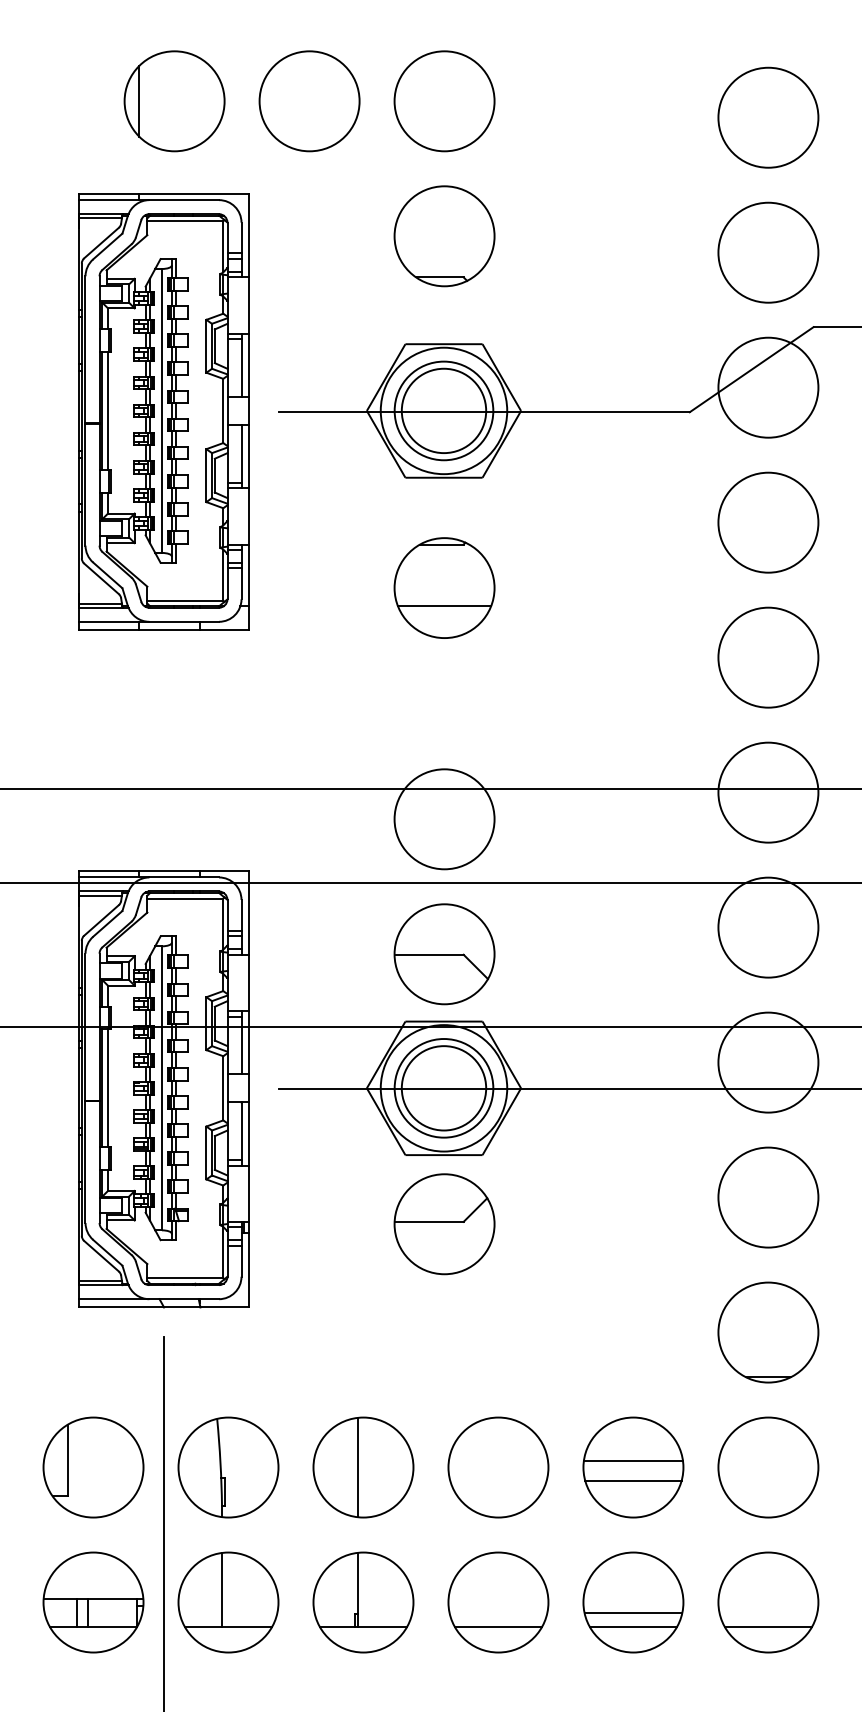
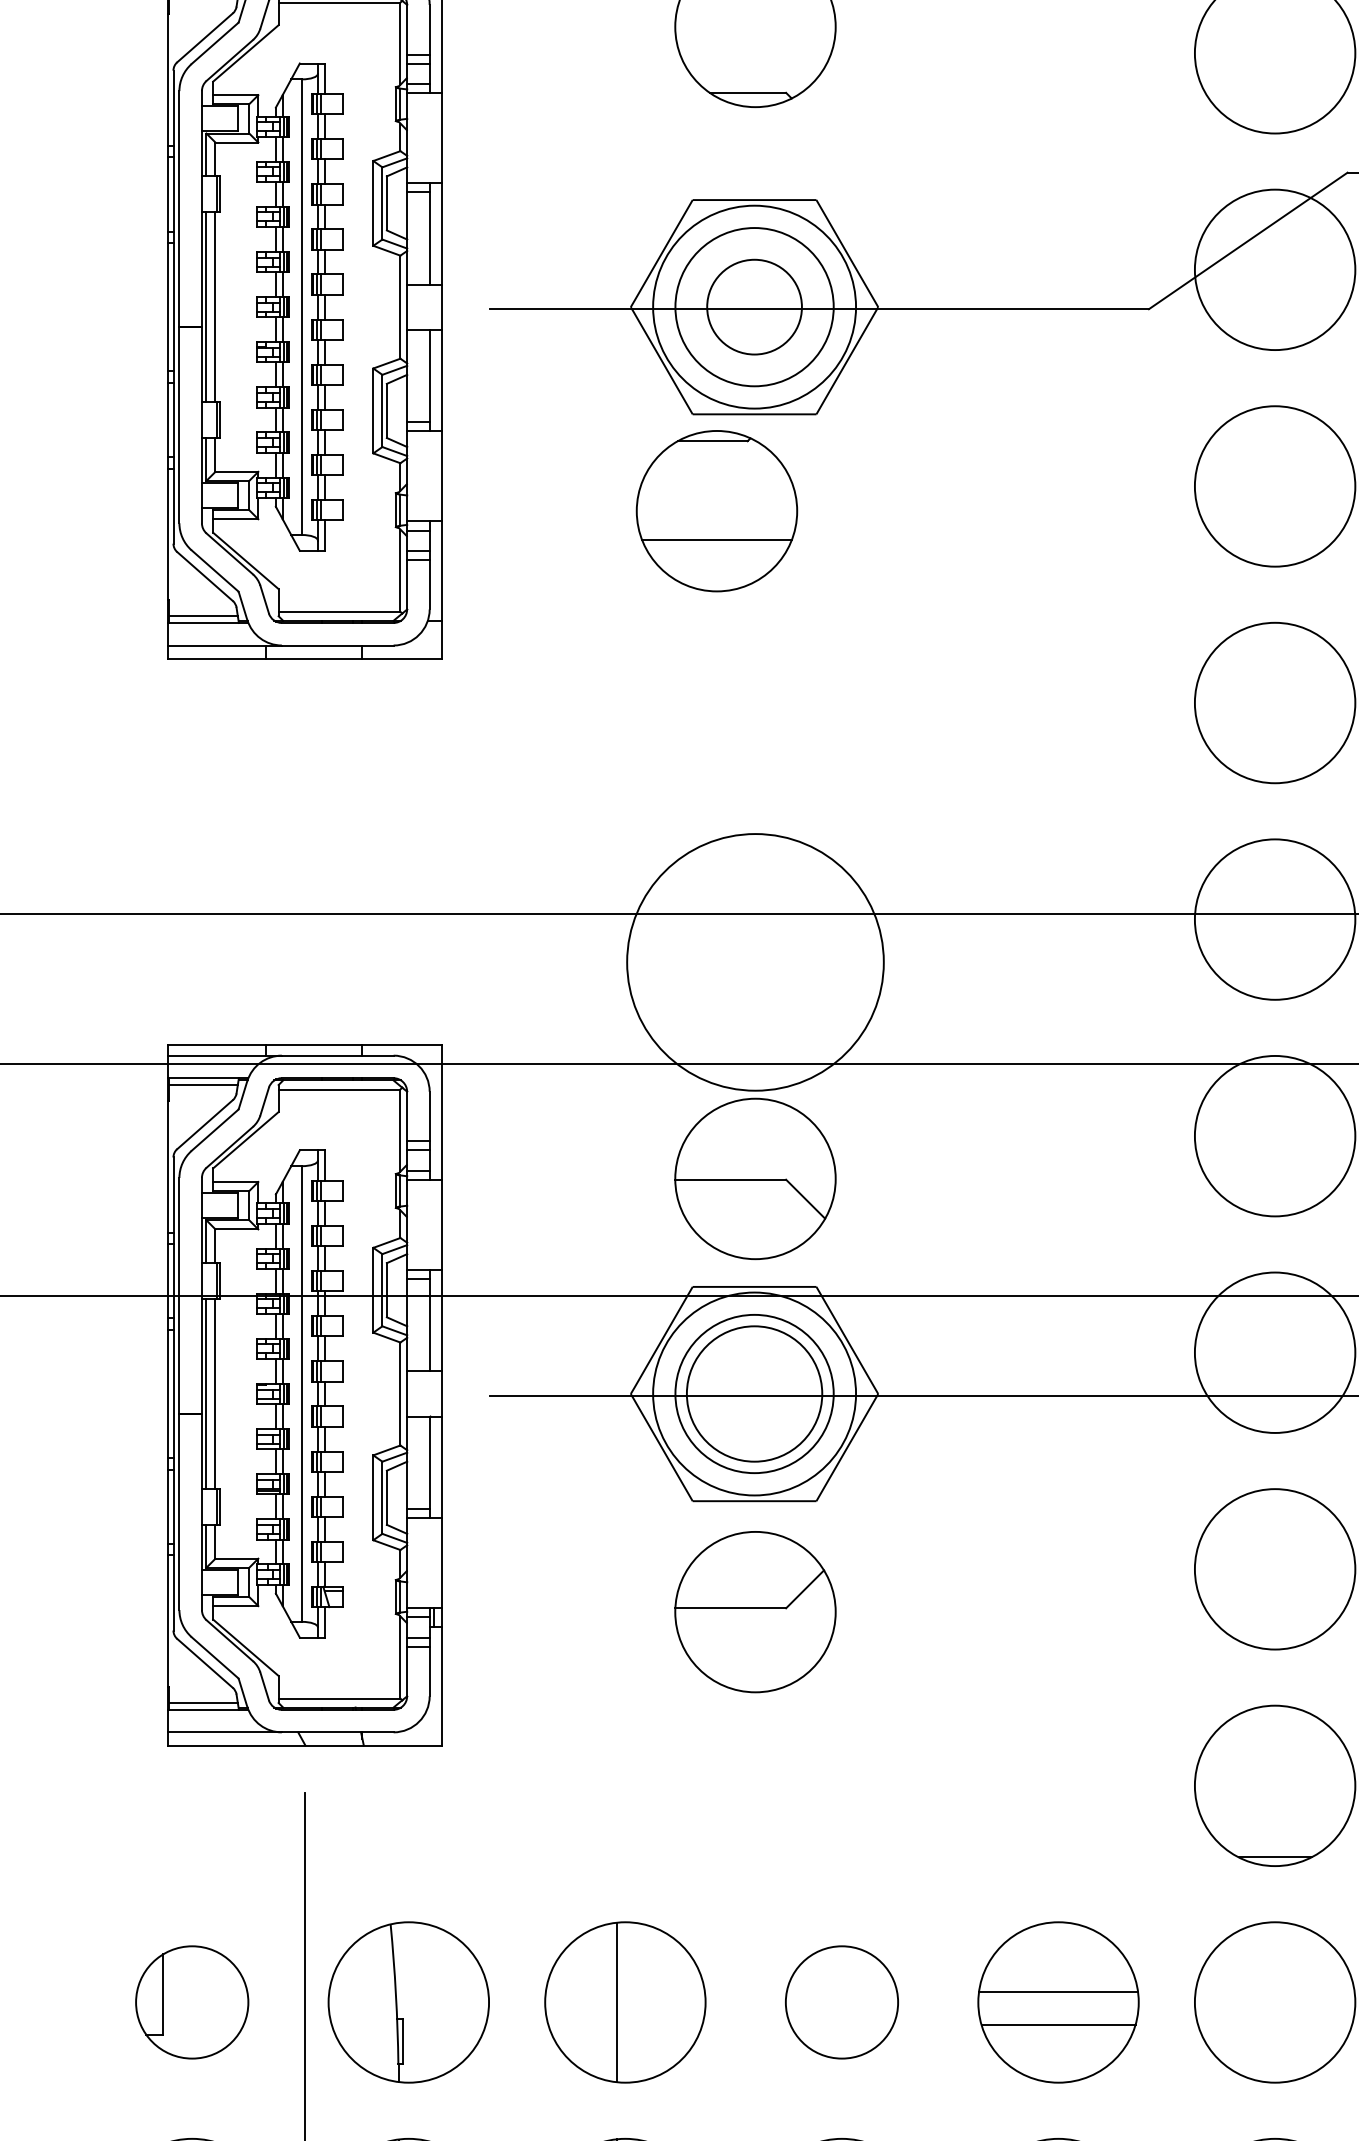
circle: (443, 410) -> (753, 306), size x0.7
part: (444, 587) -> (716, 510), moved
circle: (444, 819) -> (755, 962), size x1.6
part: (93, 1467) -> (192, 2002), size x0.7
circle: (498, 1467) -> (842, 2002), size x0.7

